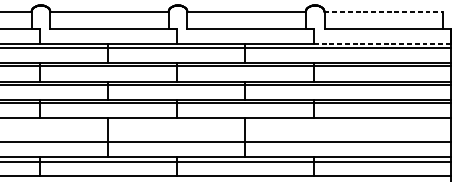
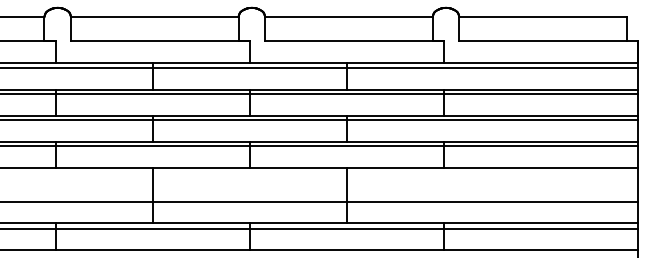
line: (383, 12) -> (543, 17), dashed -> solid
line: (382, 44) -> (541, 62), dashed -> solid

